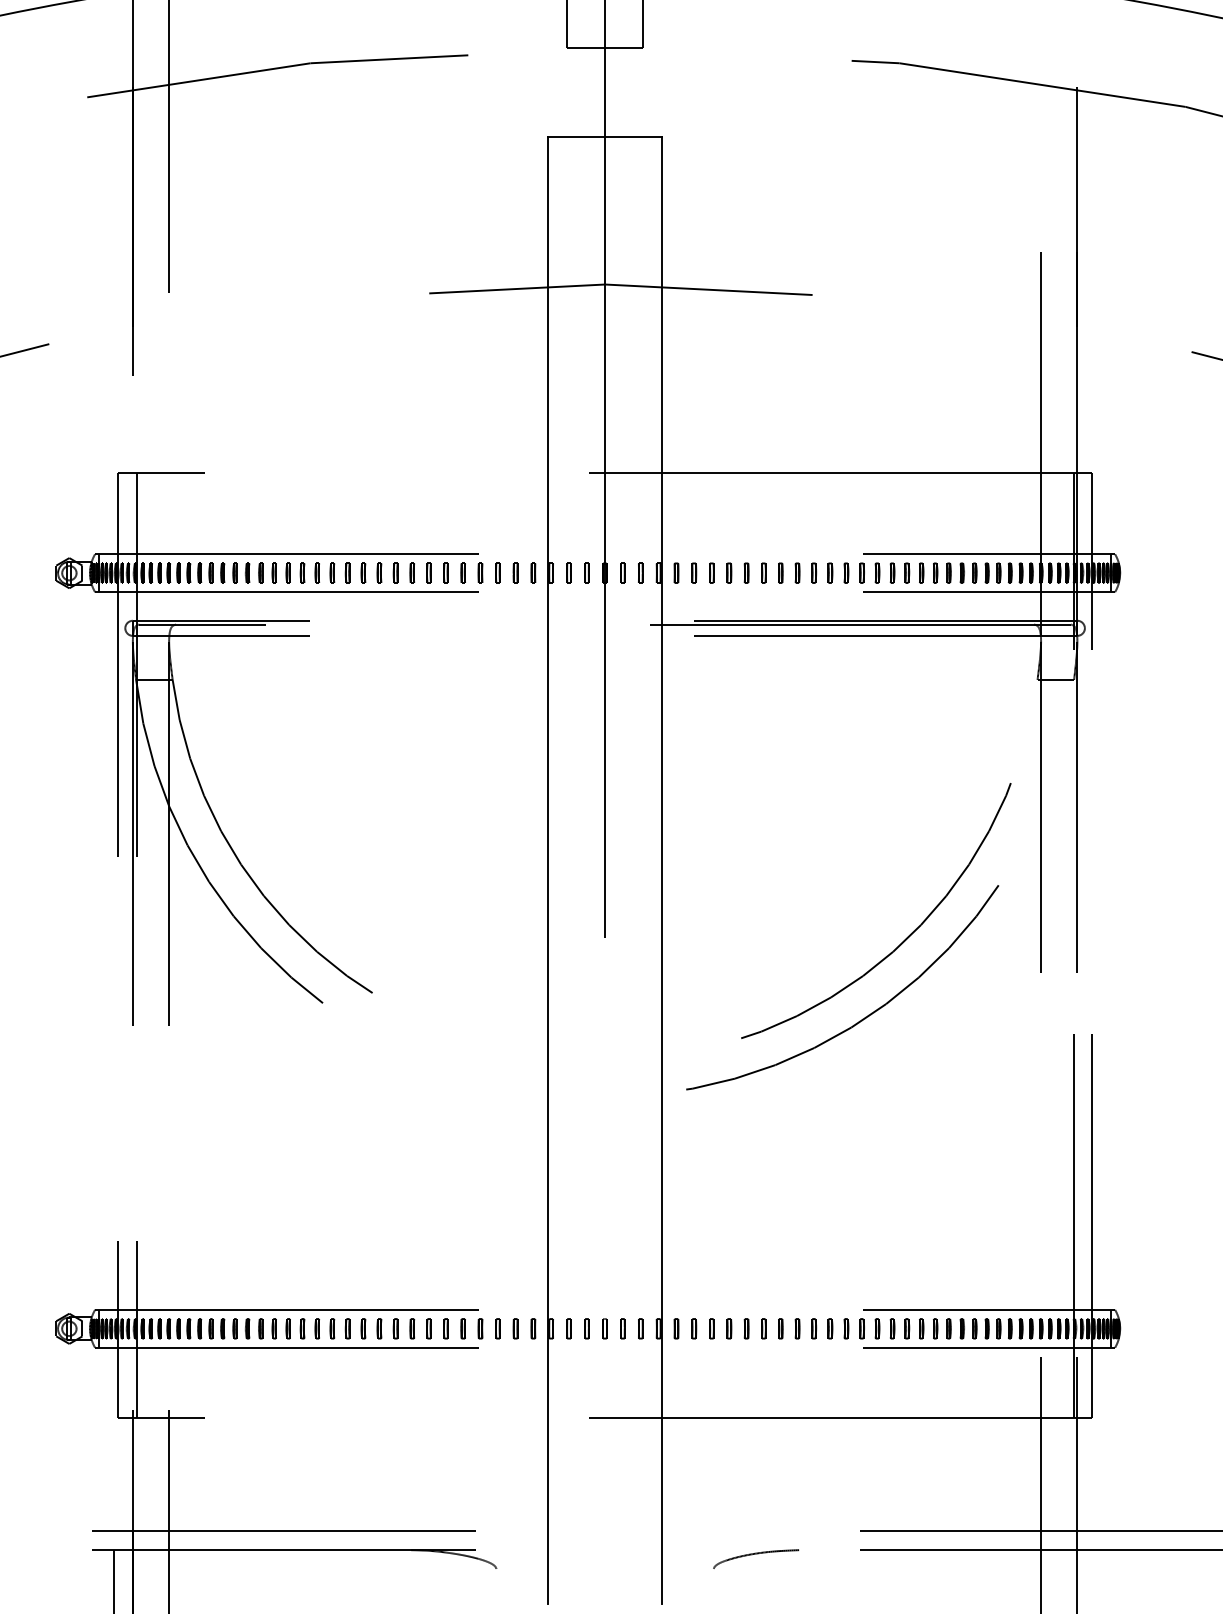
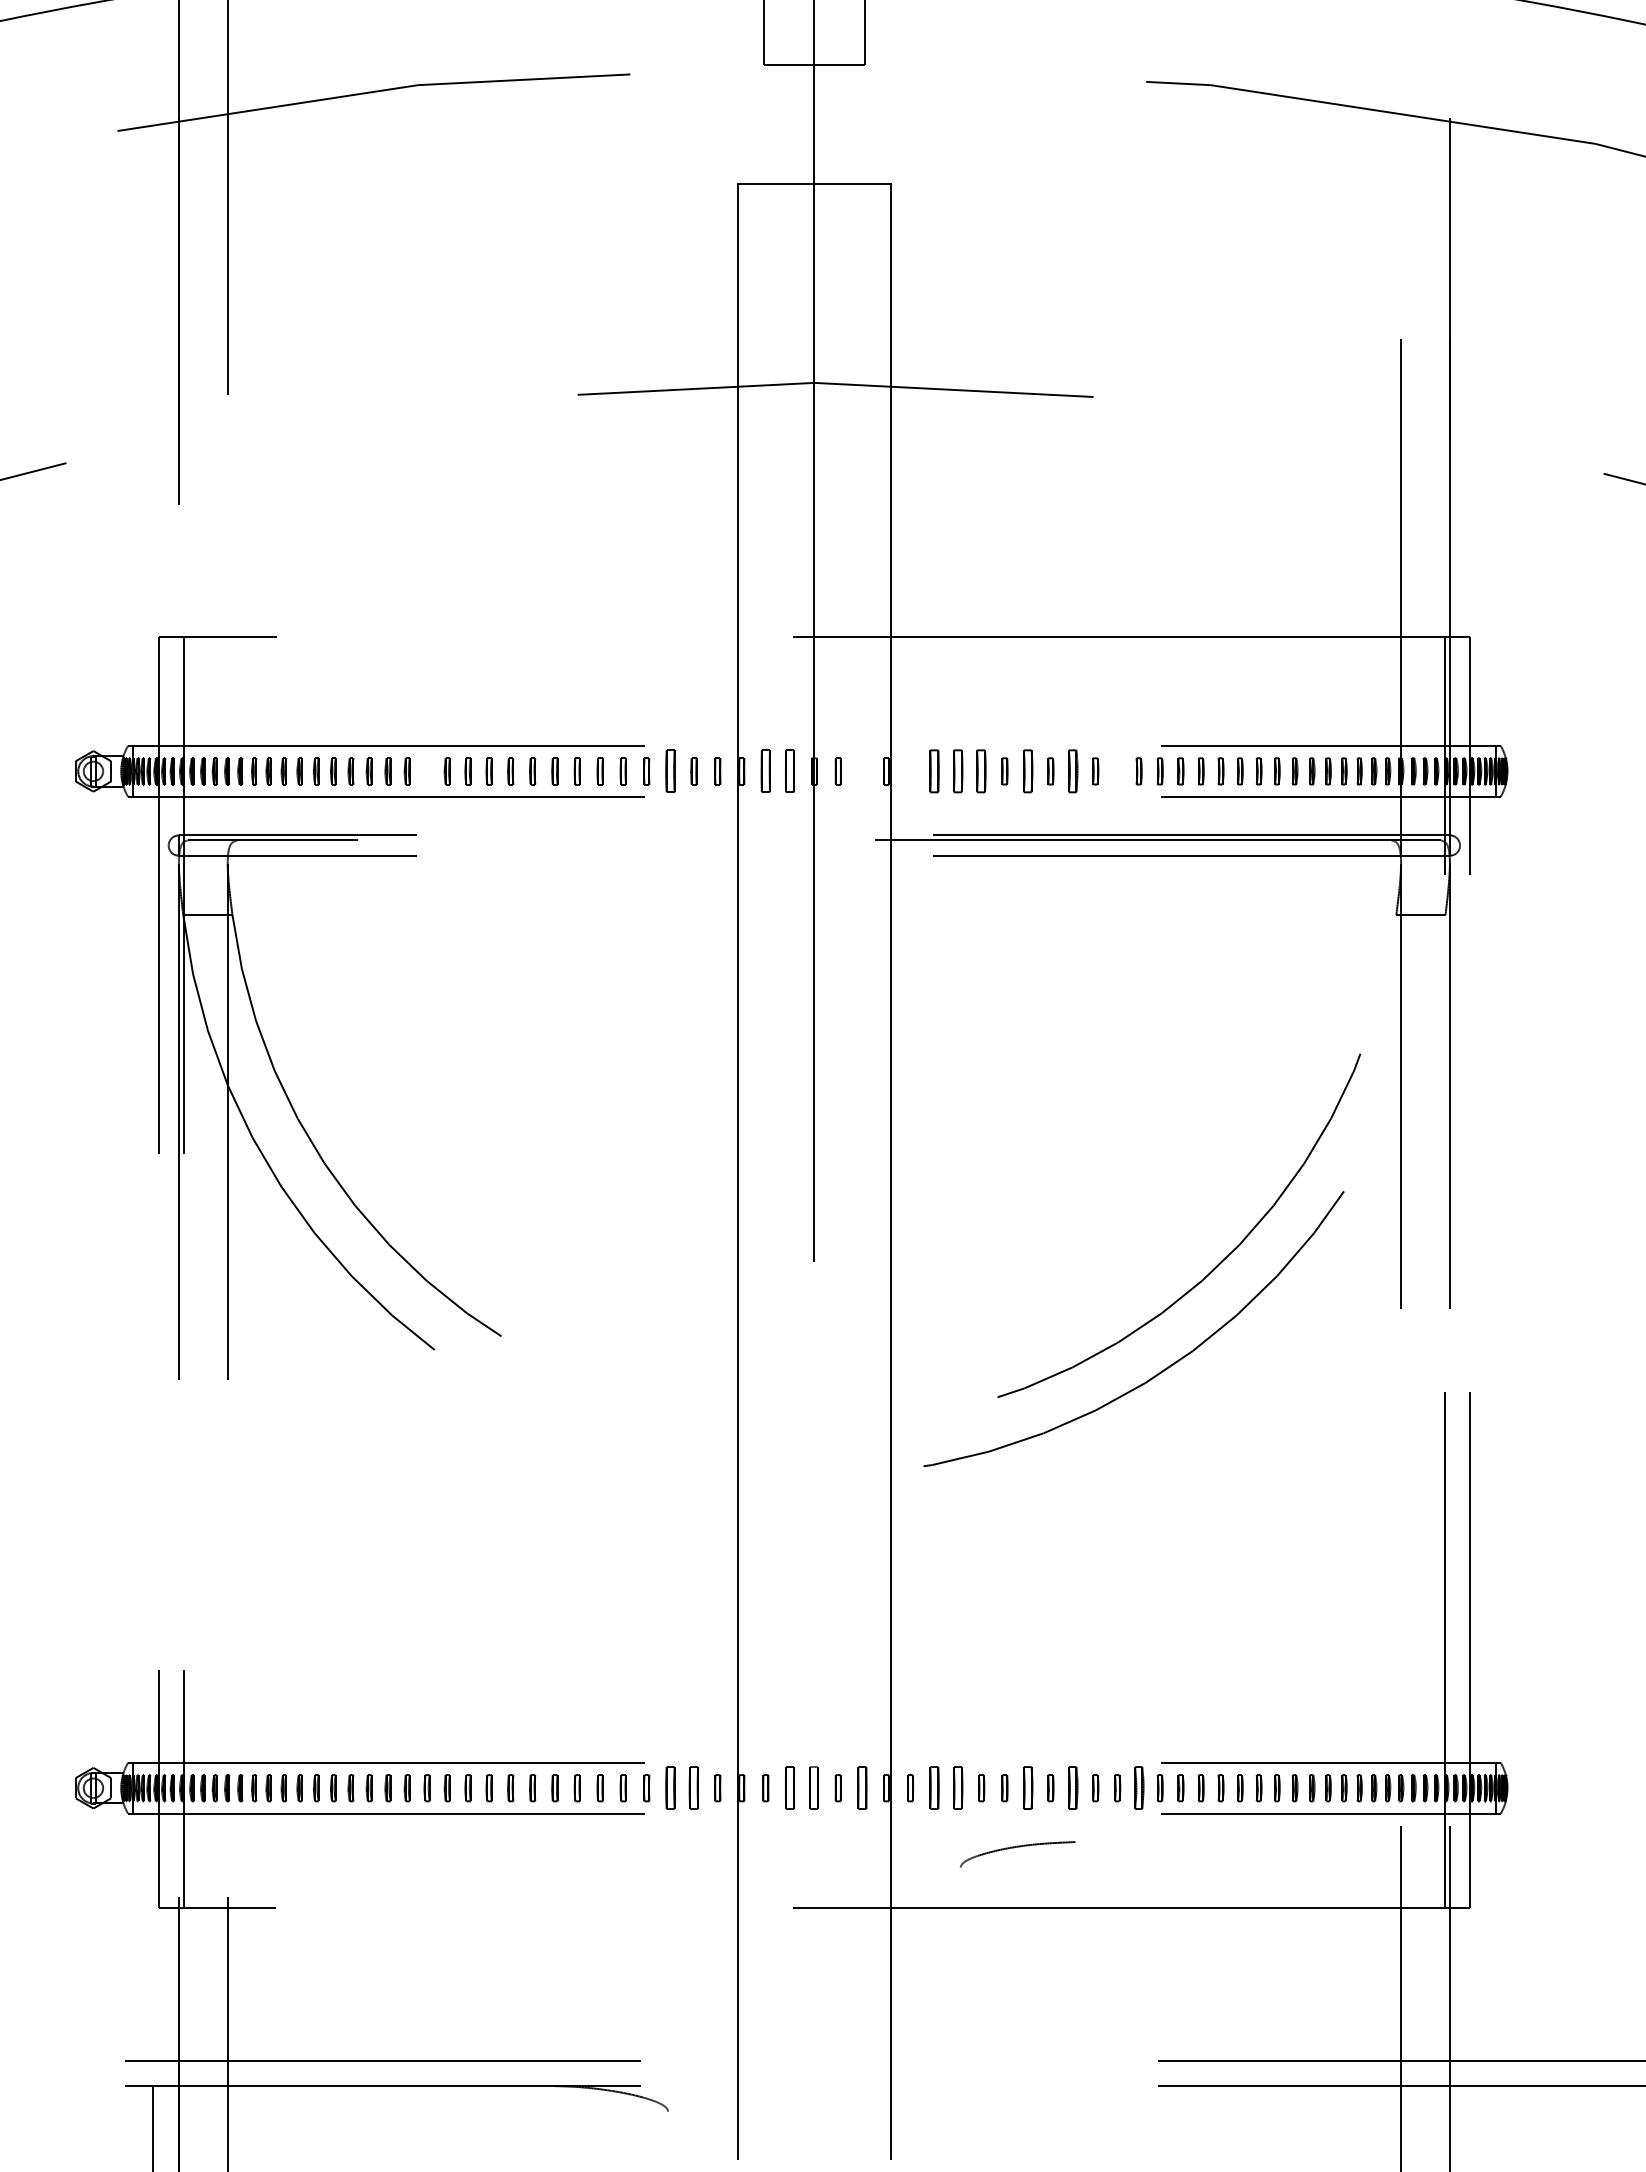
part: (316, 573) -> (426, 771), removed
part: (497, 573) -> (669, 771), size x1.6
part: (568, 573) -> (765, 771), size x1.6
part: (586, 573) -> (789, 771), size x1.6
part: (640, 573) -> (862, 771), removed
part: (676, 573) -> (910, 771), removed
part: (693, 573) -> (933, 771), size x1.6
part: (711, 573) -> (957, 771), size x1.6
part: (729, 573) -> (981, 771), size x1.6
part: (763, 573) -> (1027, 771), size x1.6
part: (797, 573) -> (1073, 771), size x1.6
part: (830, 573) -> (1117, 771), removed
part: (497, 1329) -> (669, 1788), size x1.6
part: (515, 1329) -> (693, 1788), size x1.6
part: (586, 1329) -> (789, 1788), size x1.6
part: (605, 1329) -> (814, 1788), size x1.6
part: (640, 1329) -> (862, 1788), size x1.6
part: (693, 1329) -> (933, 1788), size x1.6
part: (711, 1329) -> (957, 1788), size x1.6
part: (763, 1329) -> (1027, 1788), size x1.6
part: (797, 1329) -> (1073, 1788), size x1.6
part: (845, 1329) -> (1138, 1788), size x1.6
curve: (753, 1554) -> (1014, 1848), moved

